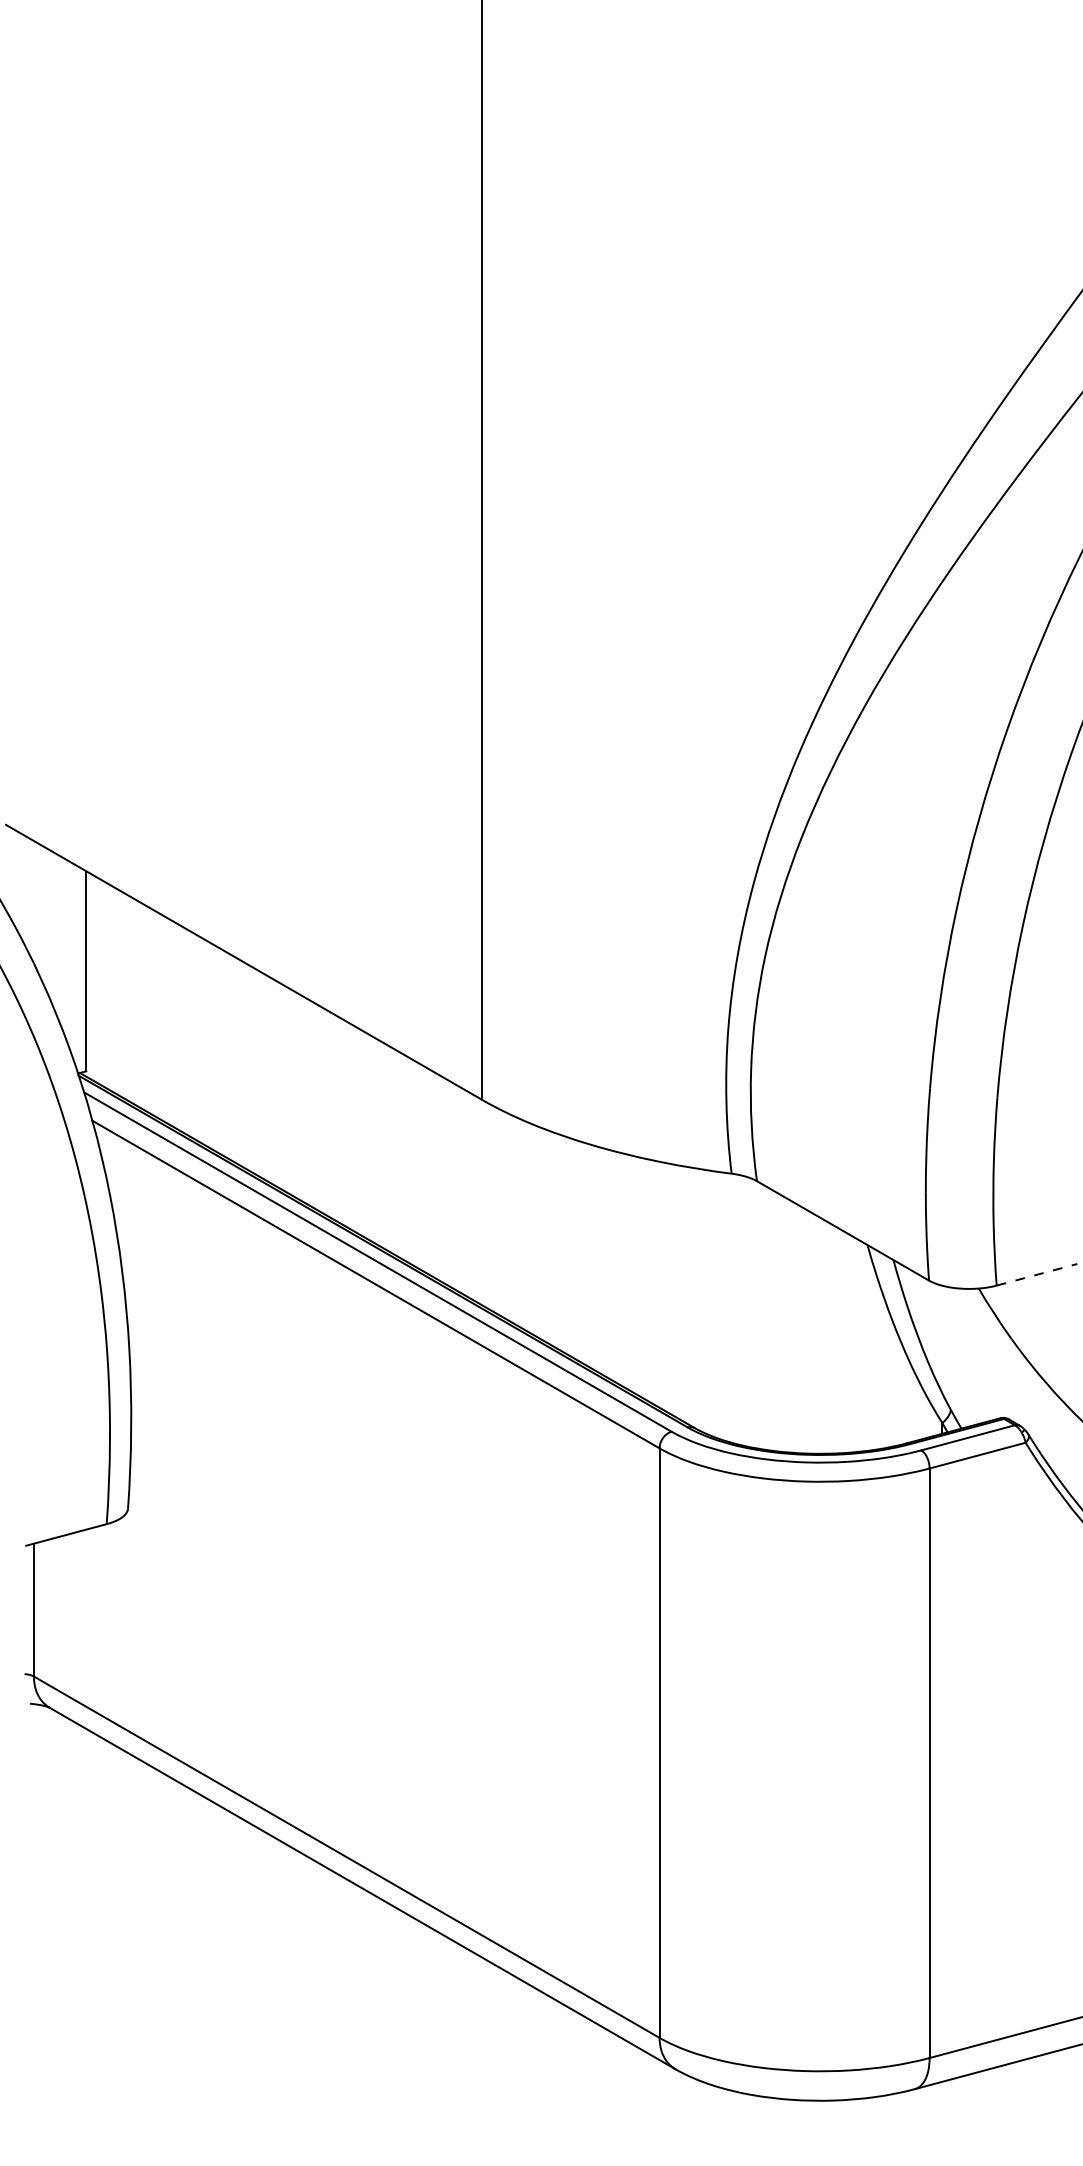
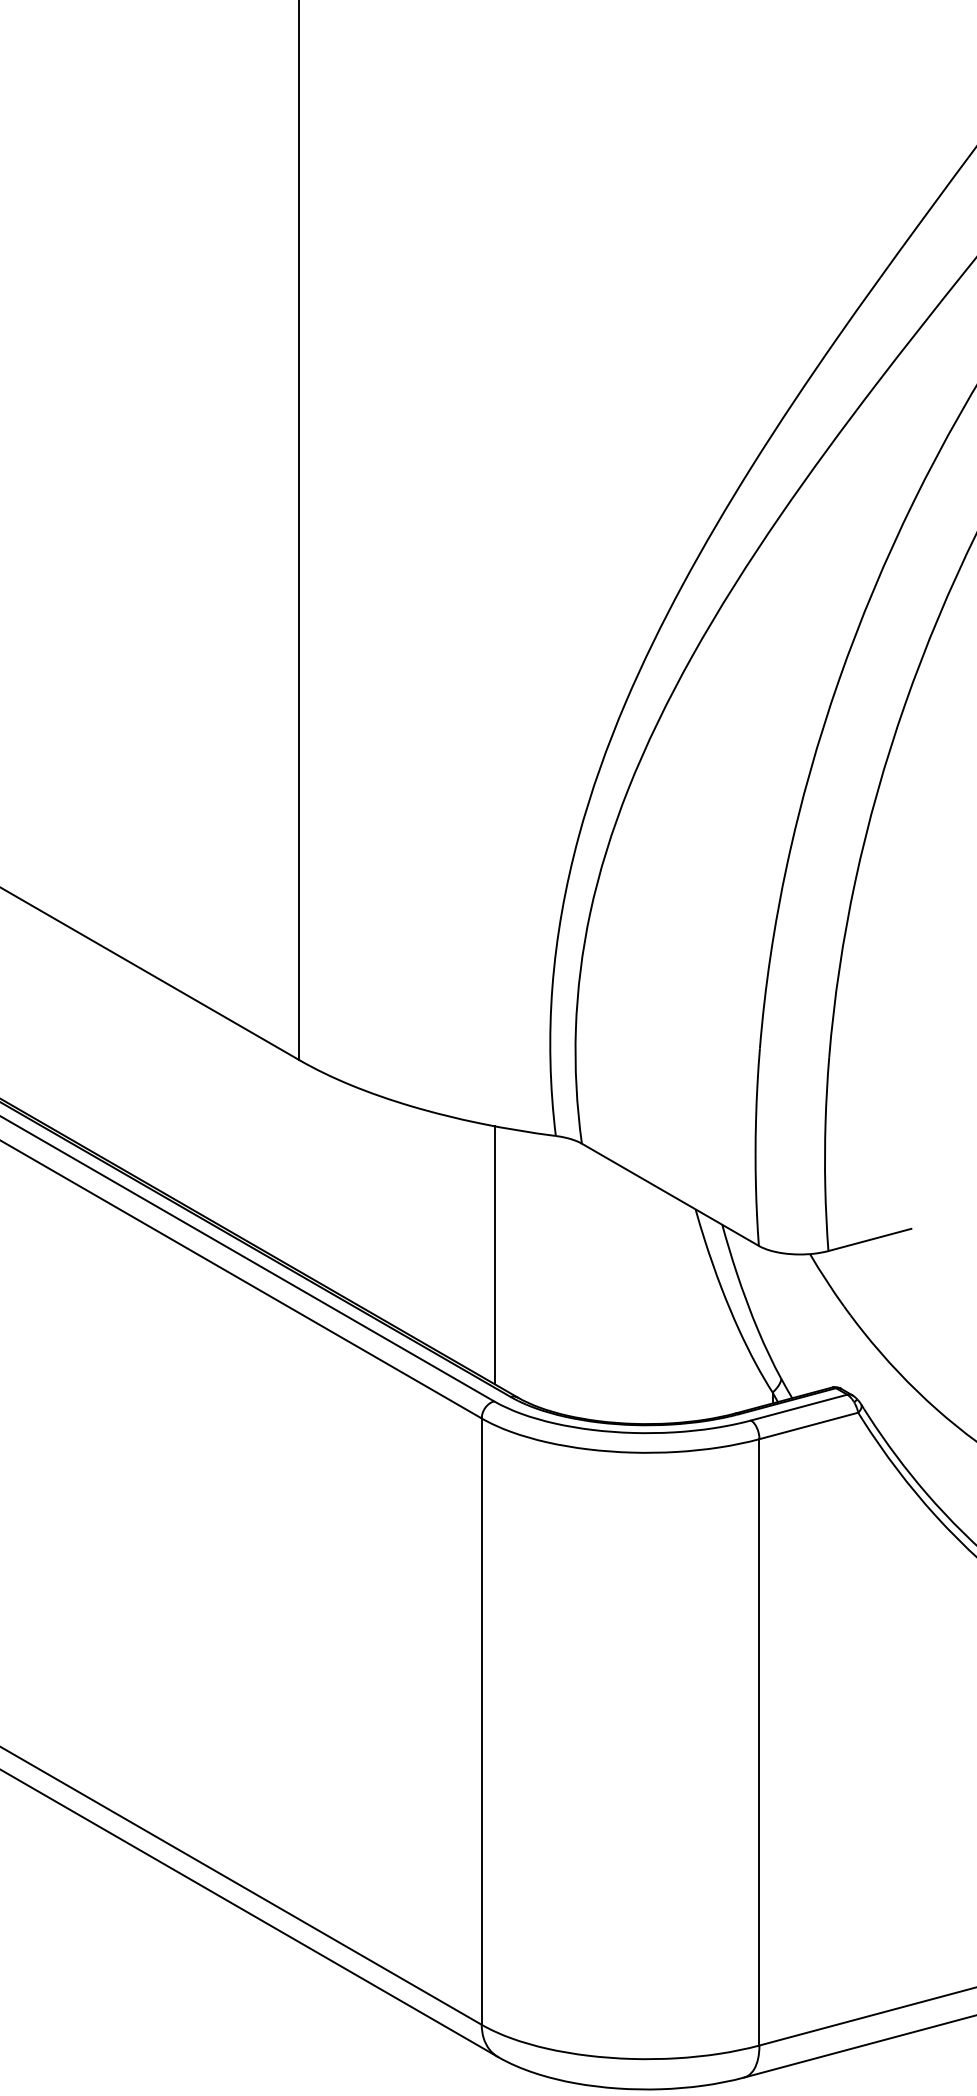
line: (1037, 1274) -> (870, 1239), dashed -> solid
line: (672, 1289) -> (495, 1255), added

